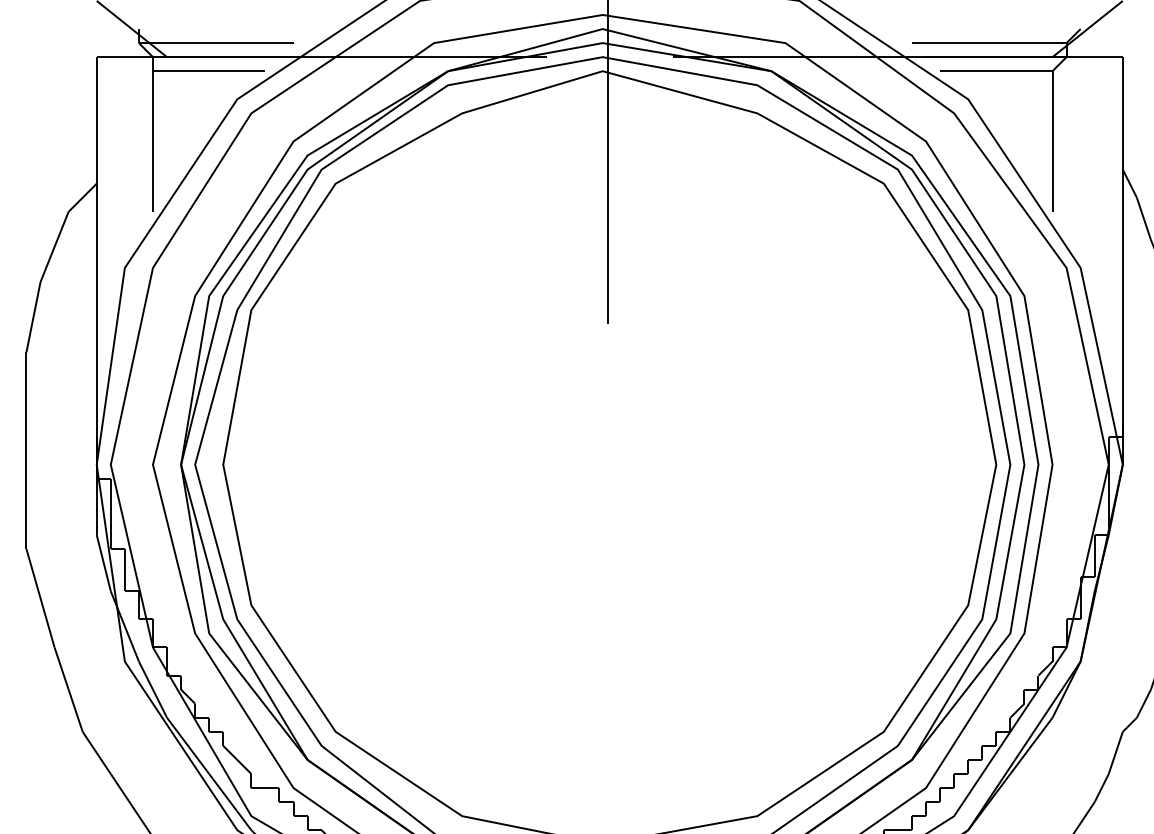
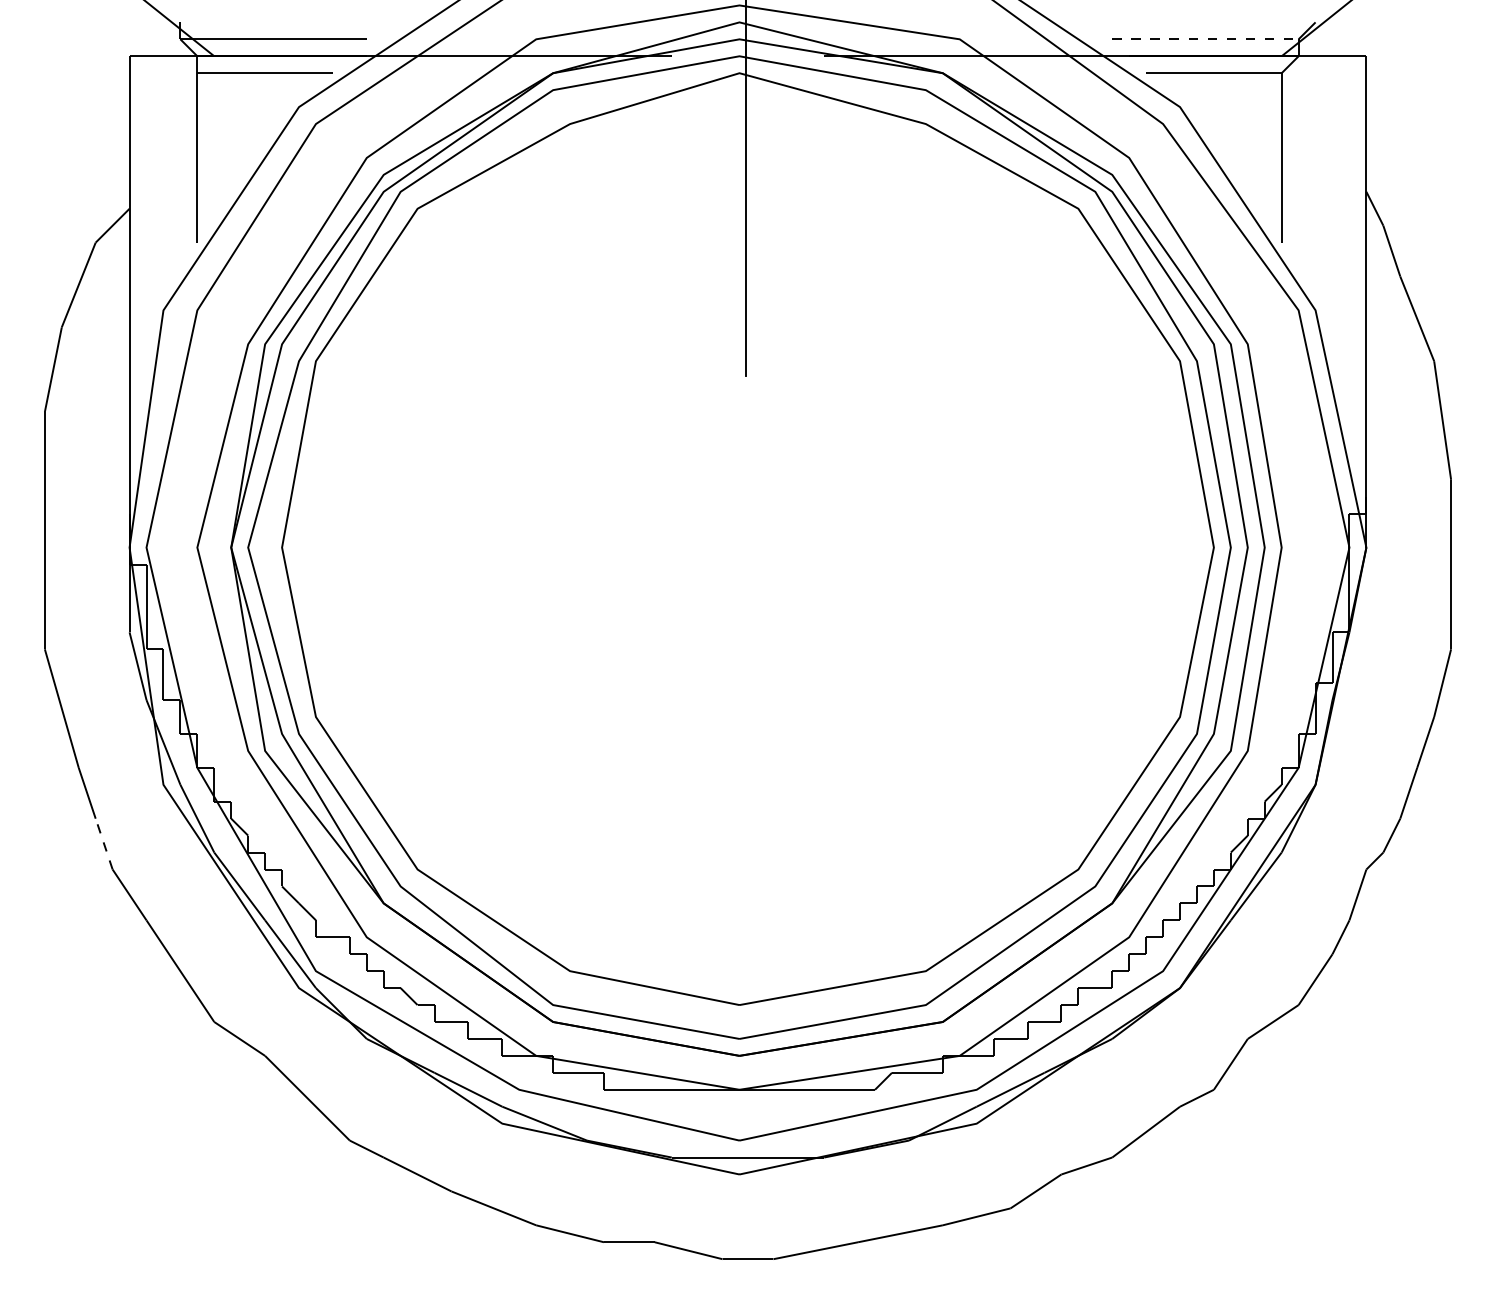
line: (989, 43) -> (1205, 39), solid -> dashed
line: (75, 711) -> (104, 844), solid -> dashed

